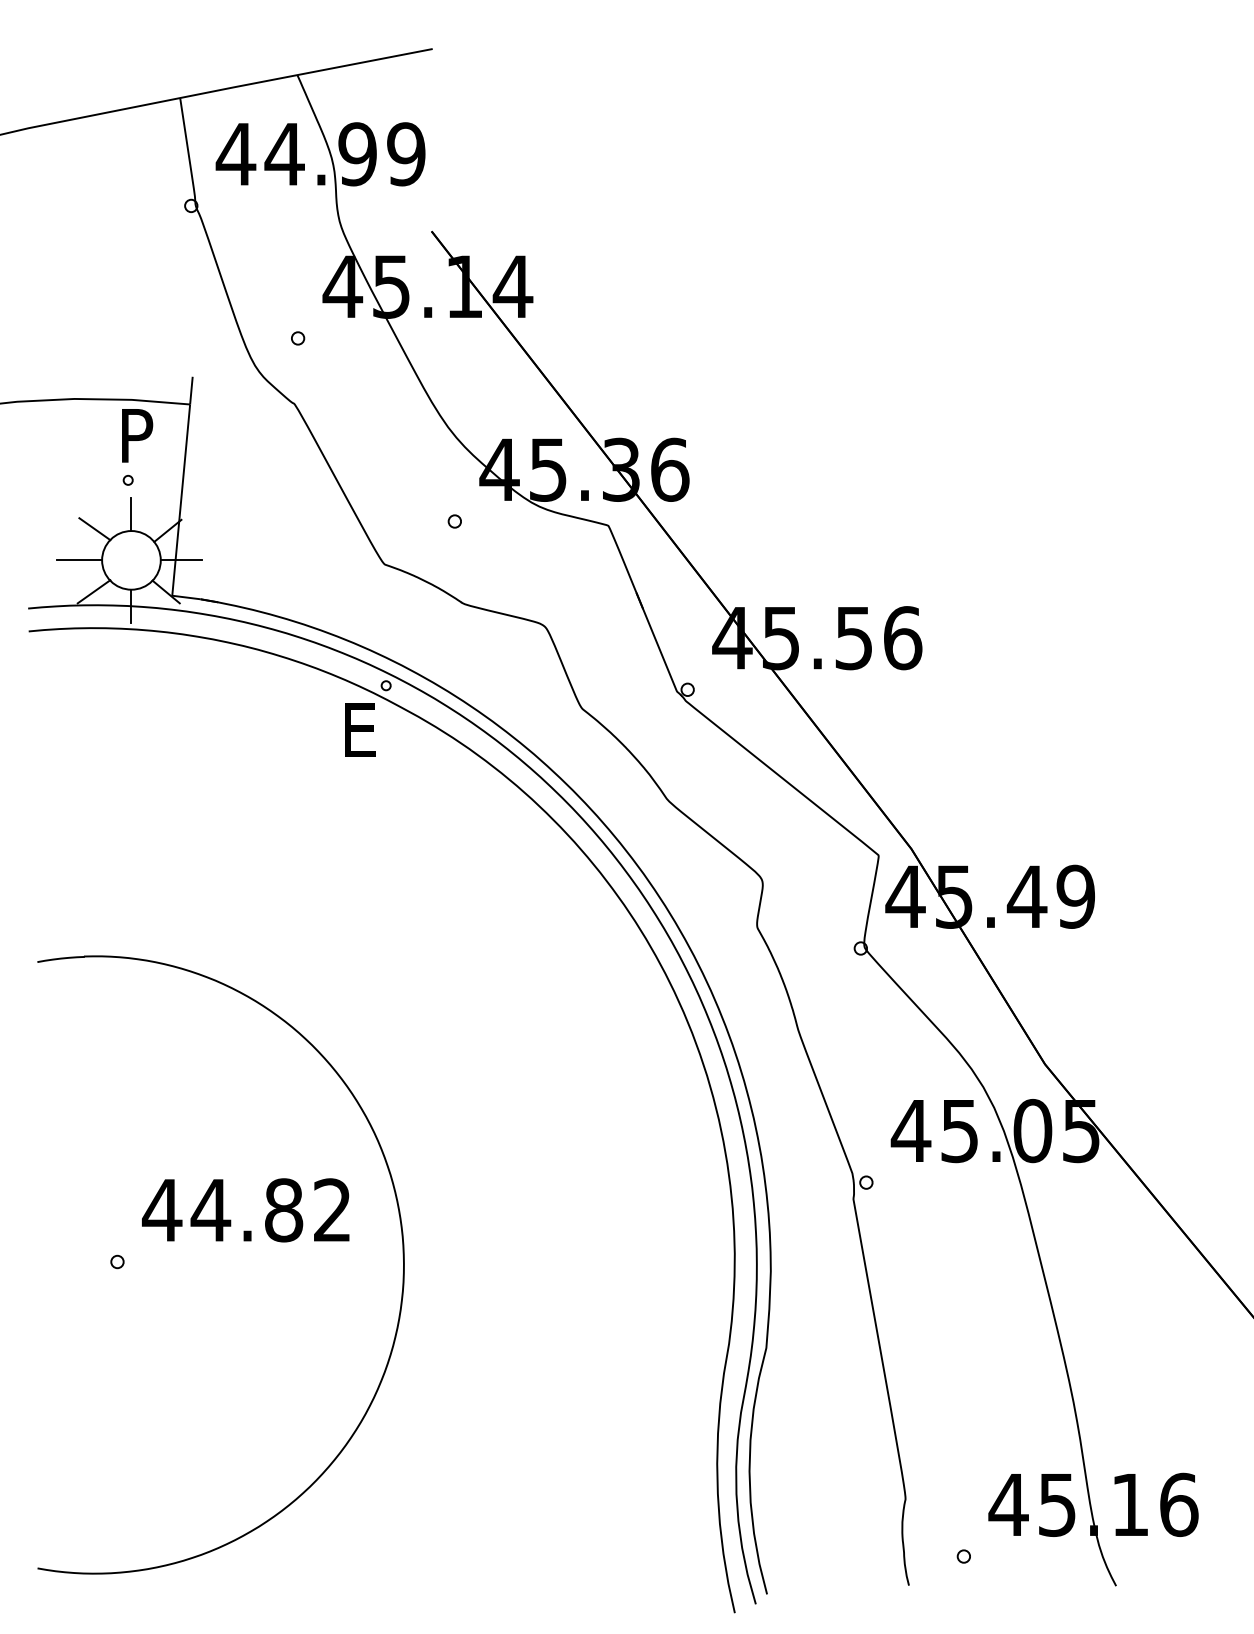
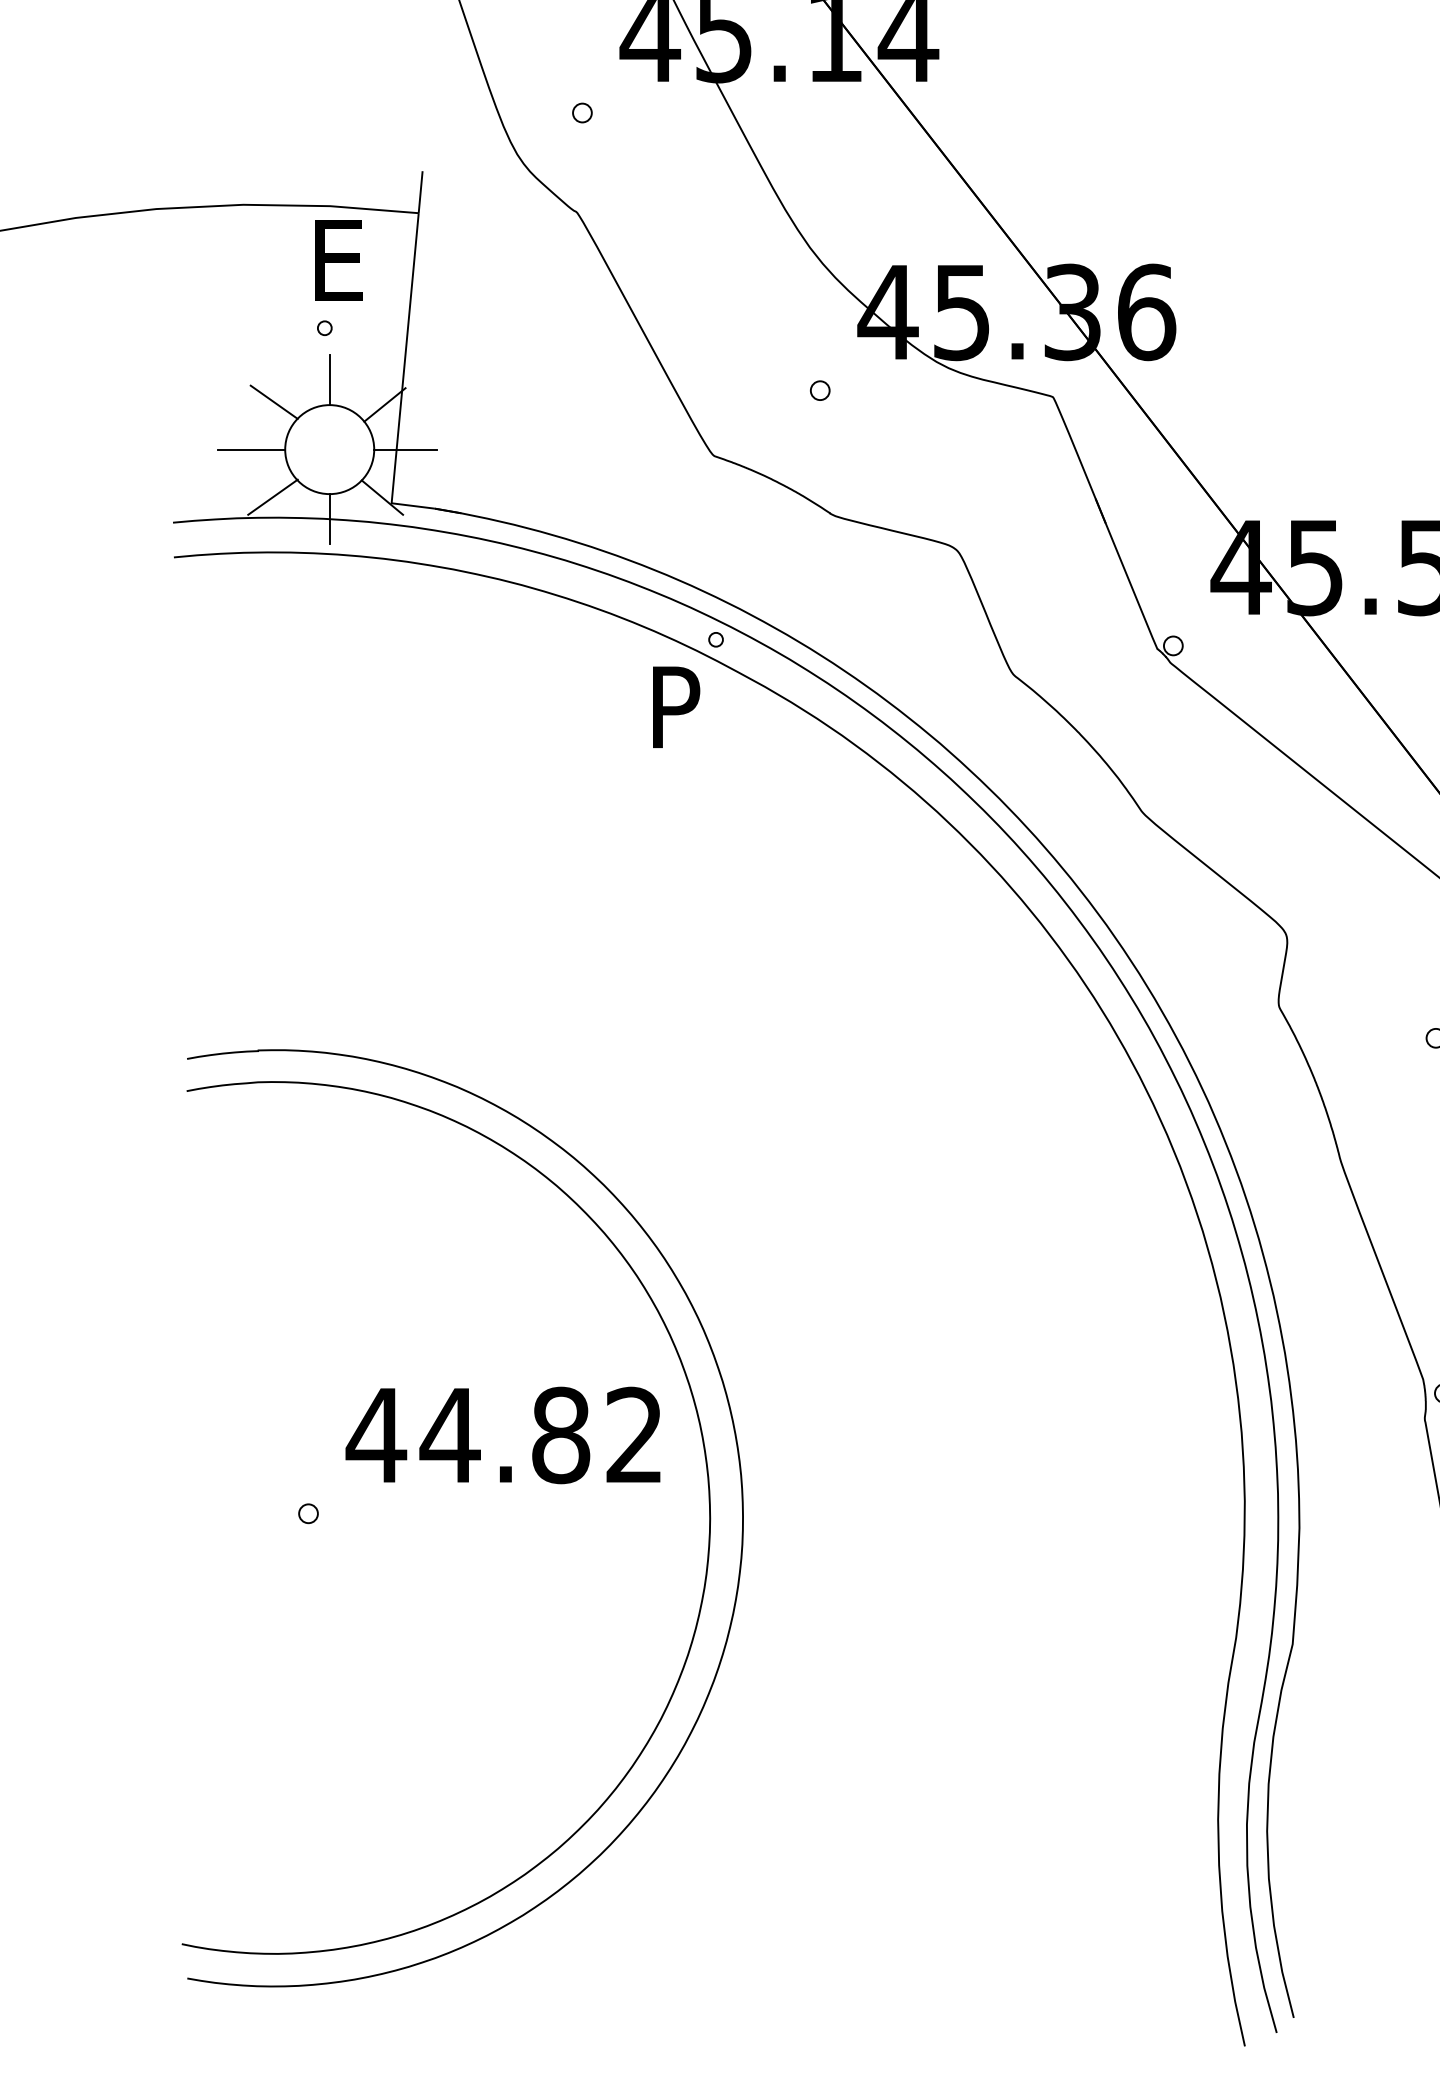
text: (137, 435) -> (338, 260), P -> E
text: (359, 730) -> (675, 707), E -> P
curve: (380, 1248) -> (707, 1493), added

